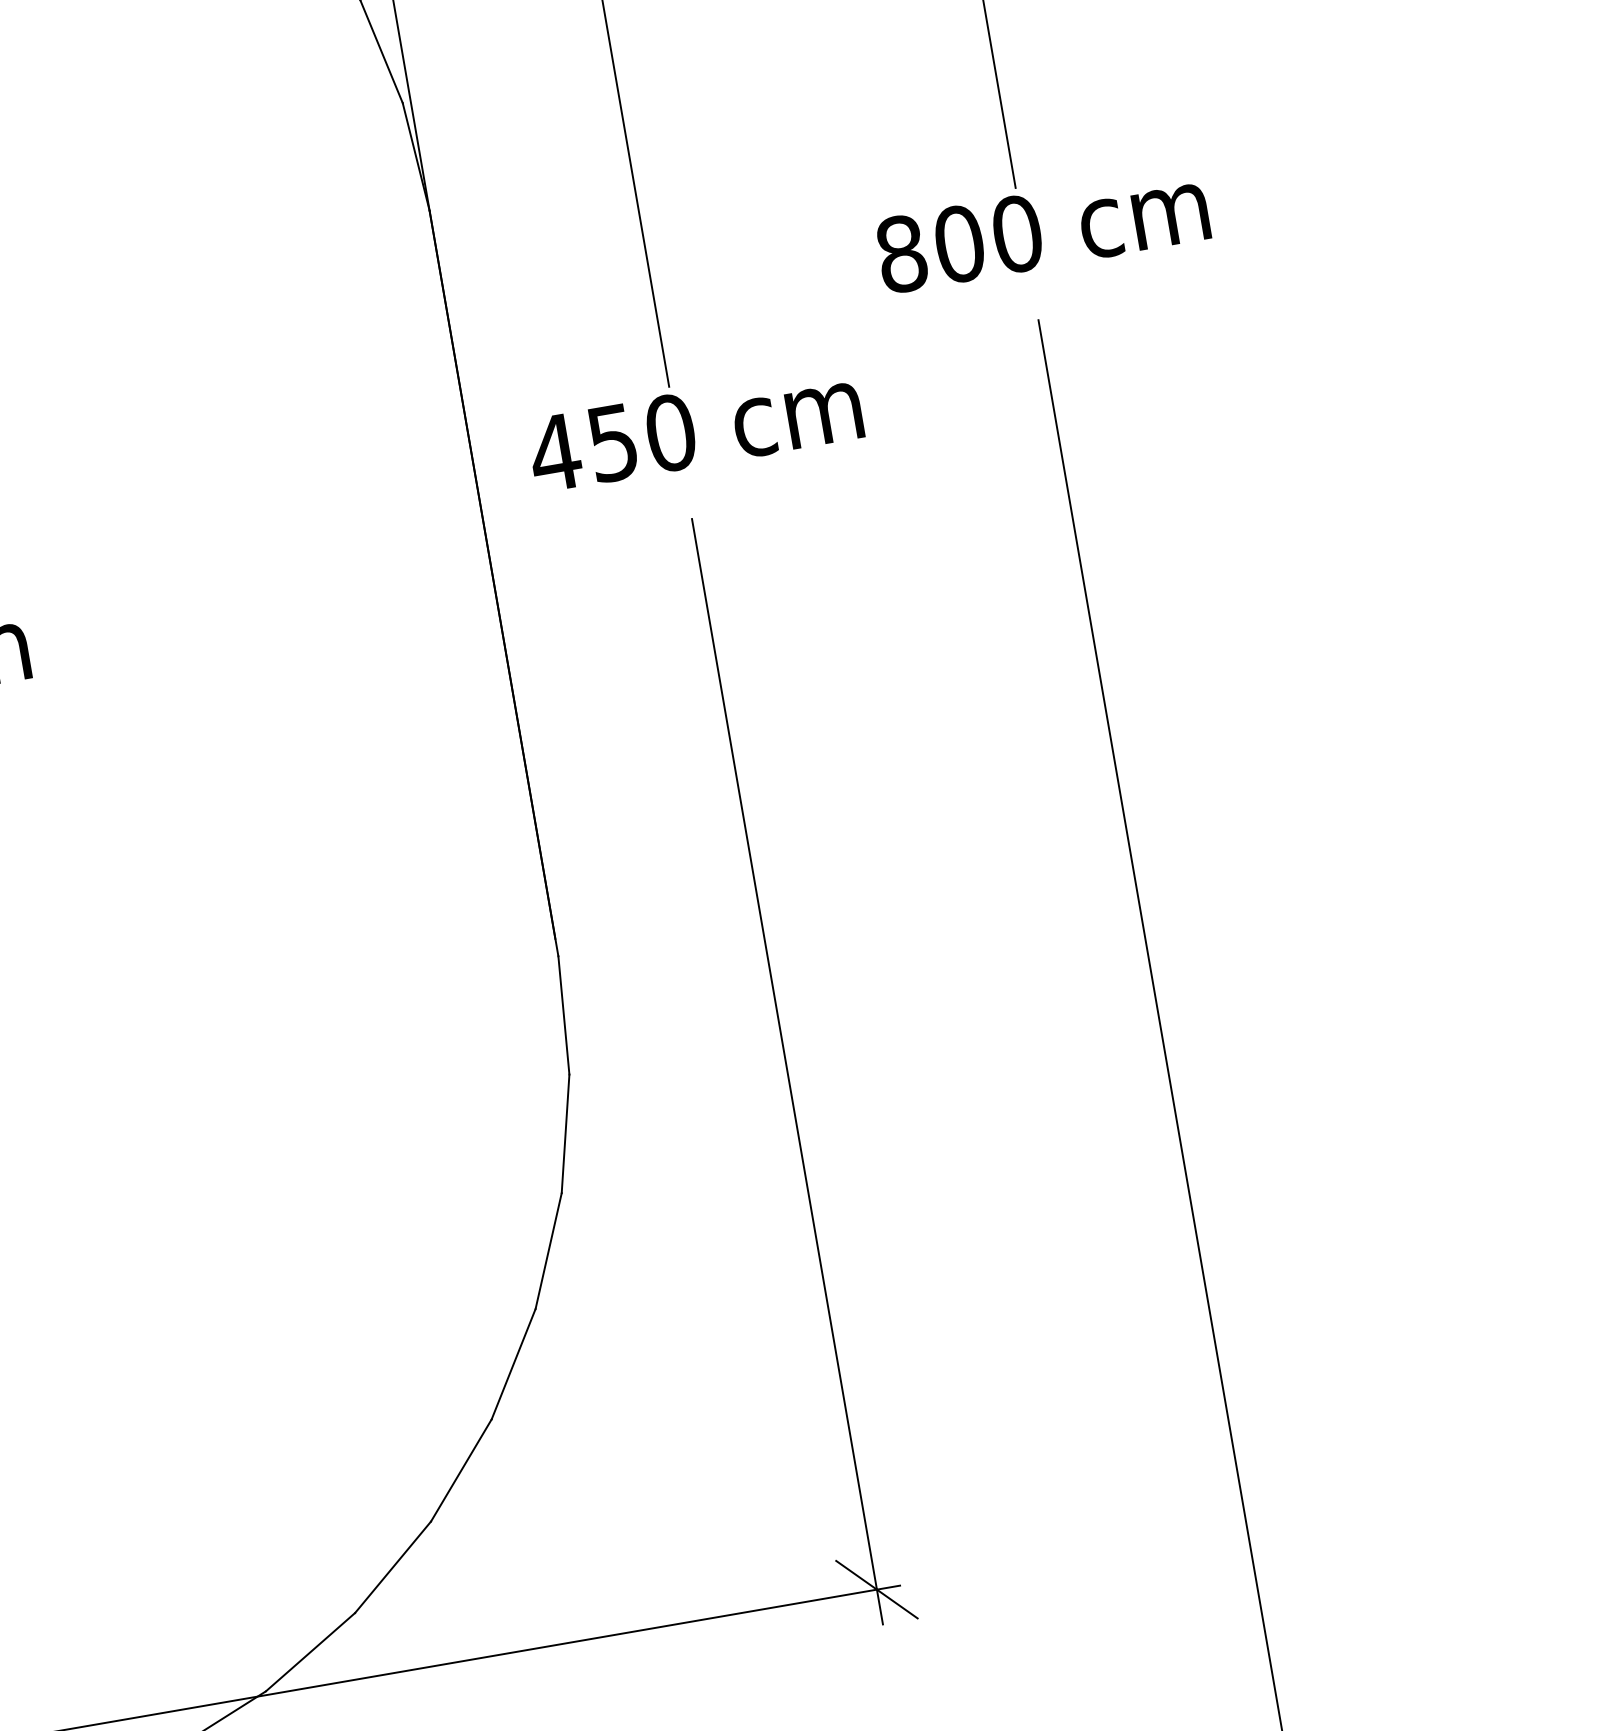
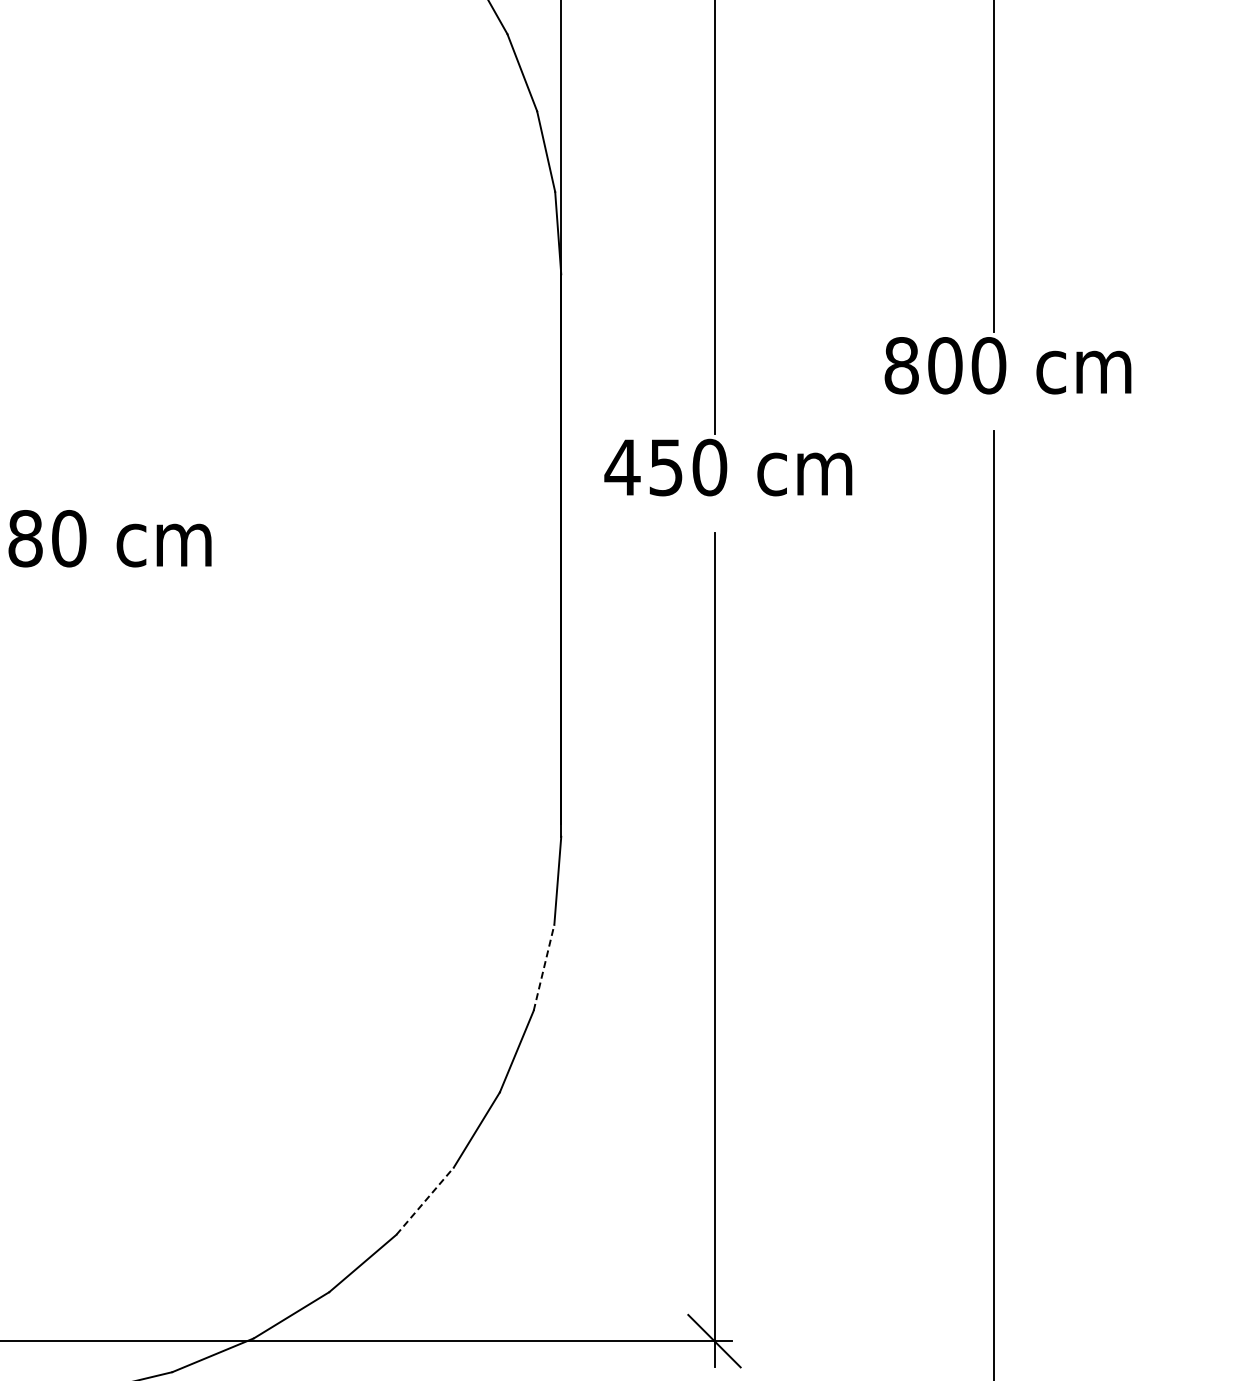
line: (566, 1133) -> (544, 967), solid -> dashed
line: (461, 1469) -> (425, 1200), solid -> dashed

